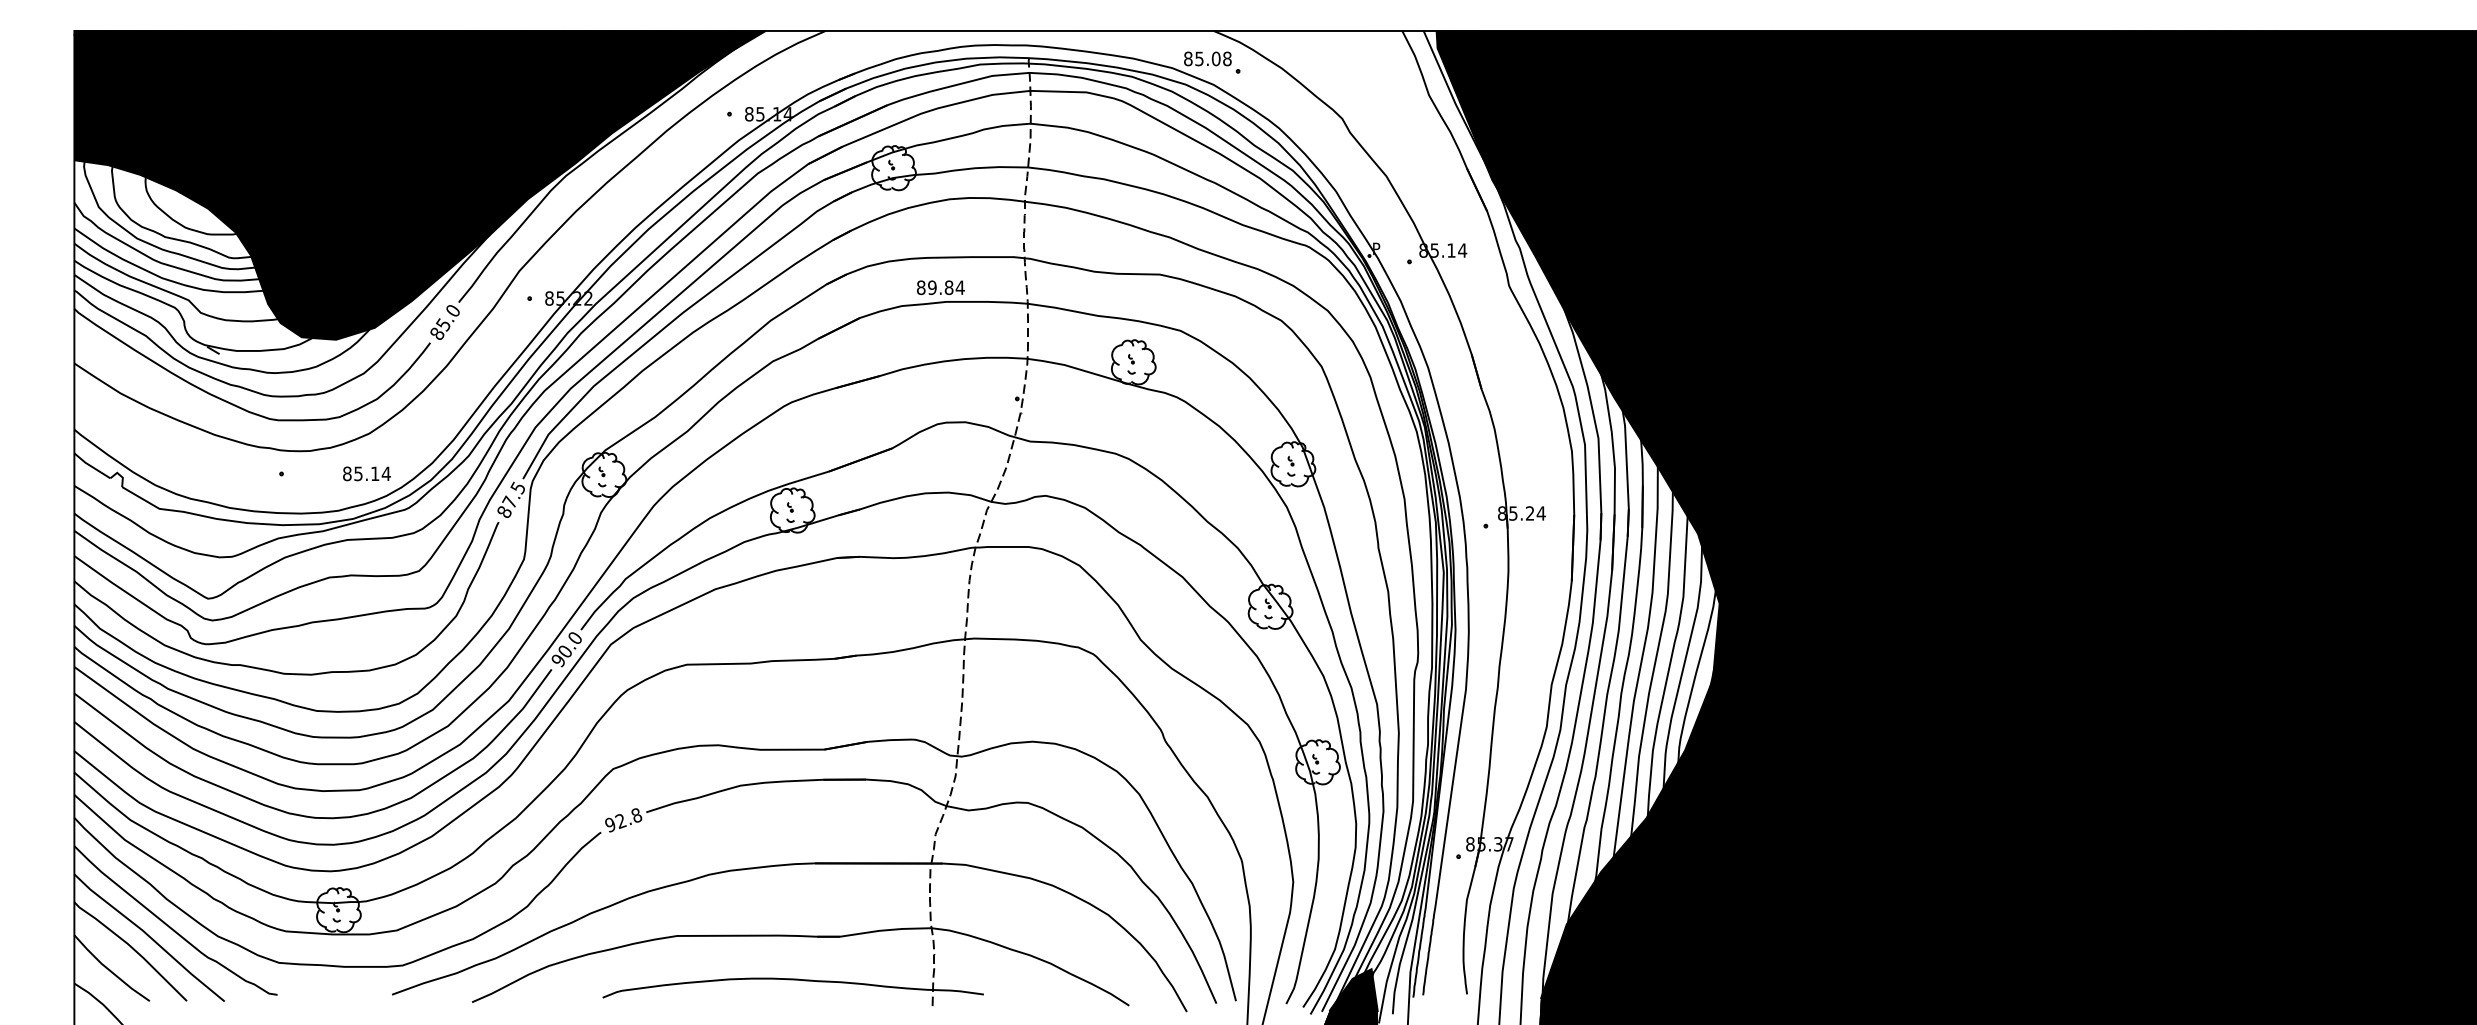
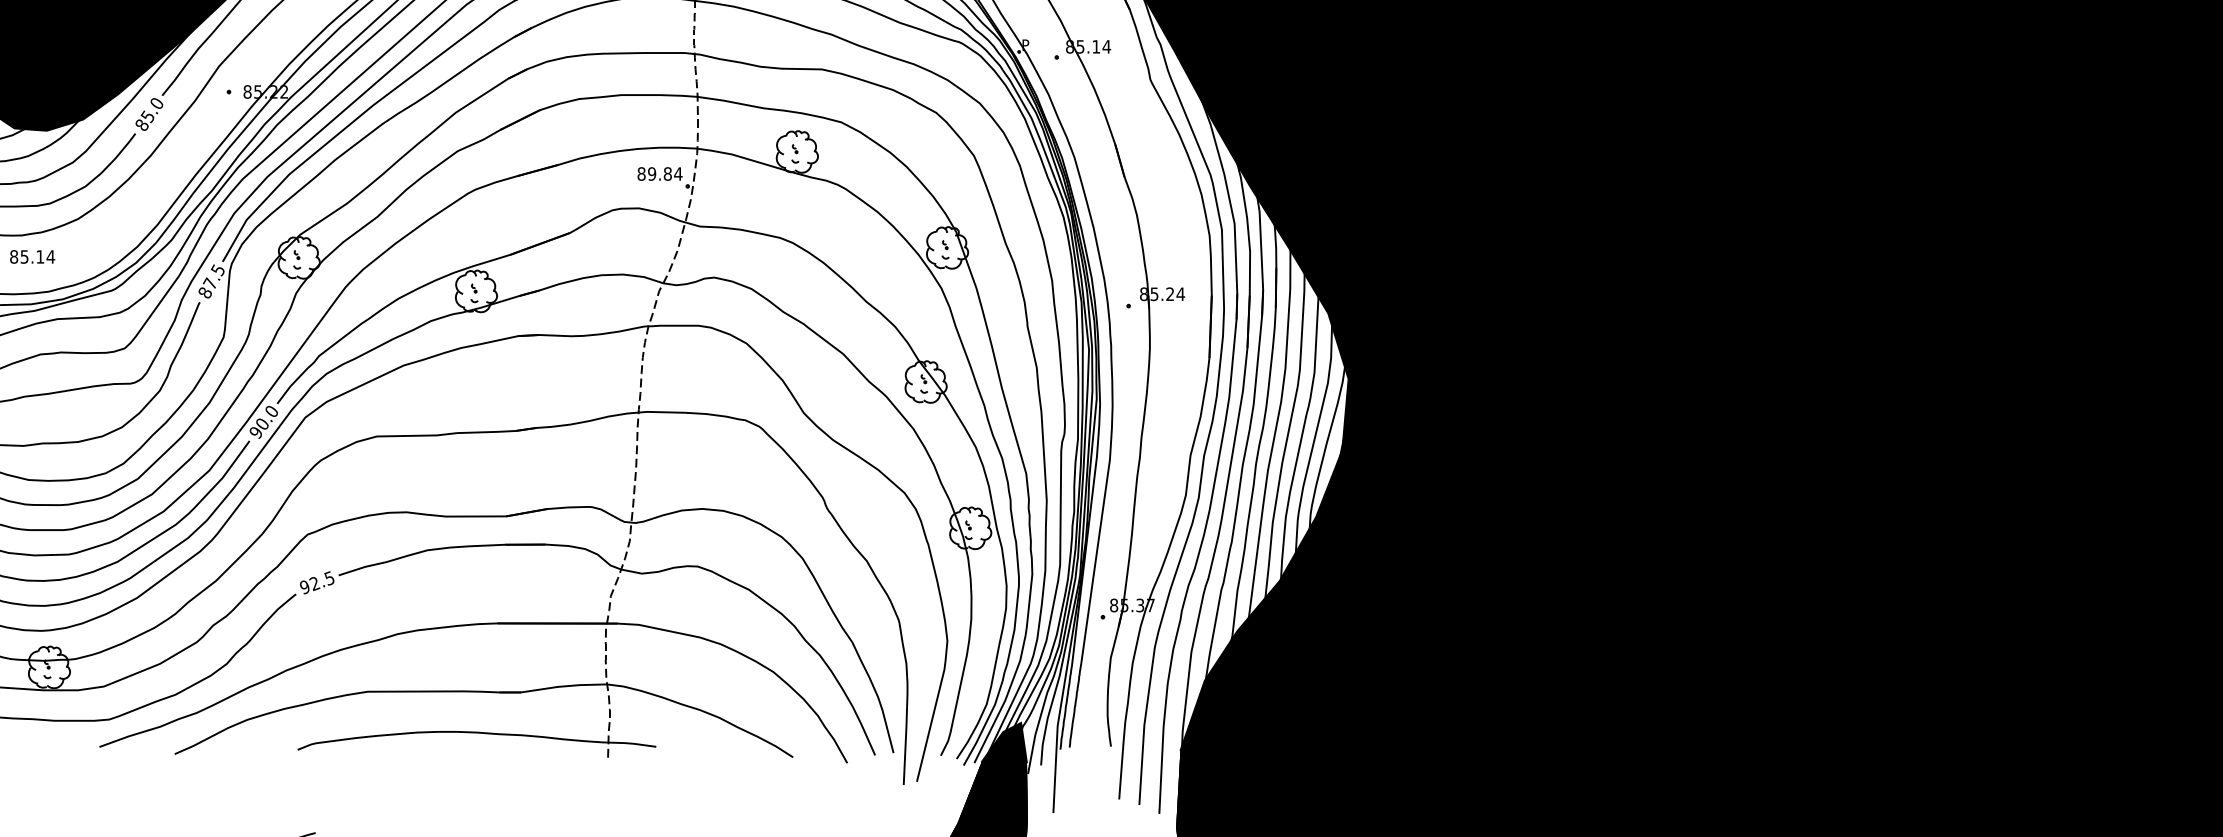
text: (940, 287) -> (659, 173), moved
text: (366, 473) -> (32, 256), moved
text: (636, 815) -> (329, 578), 92.8 -> 92.5

